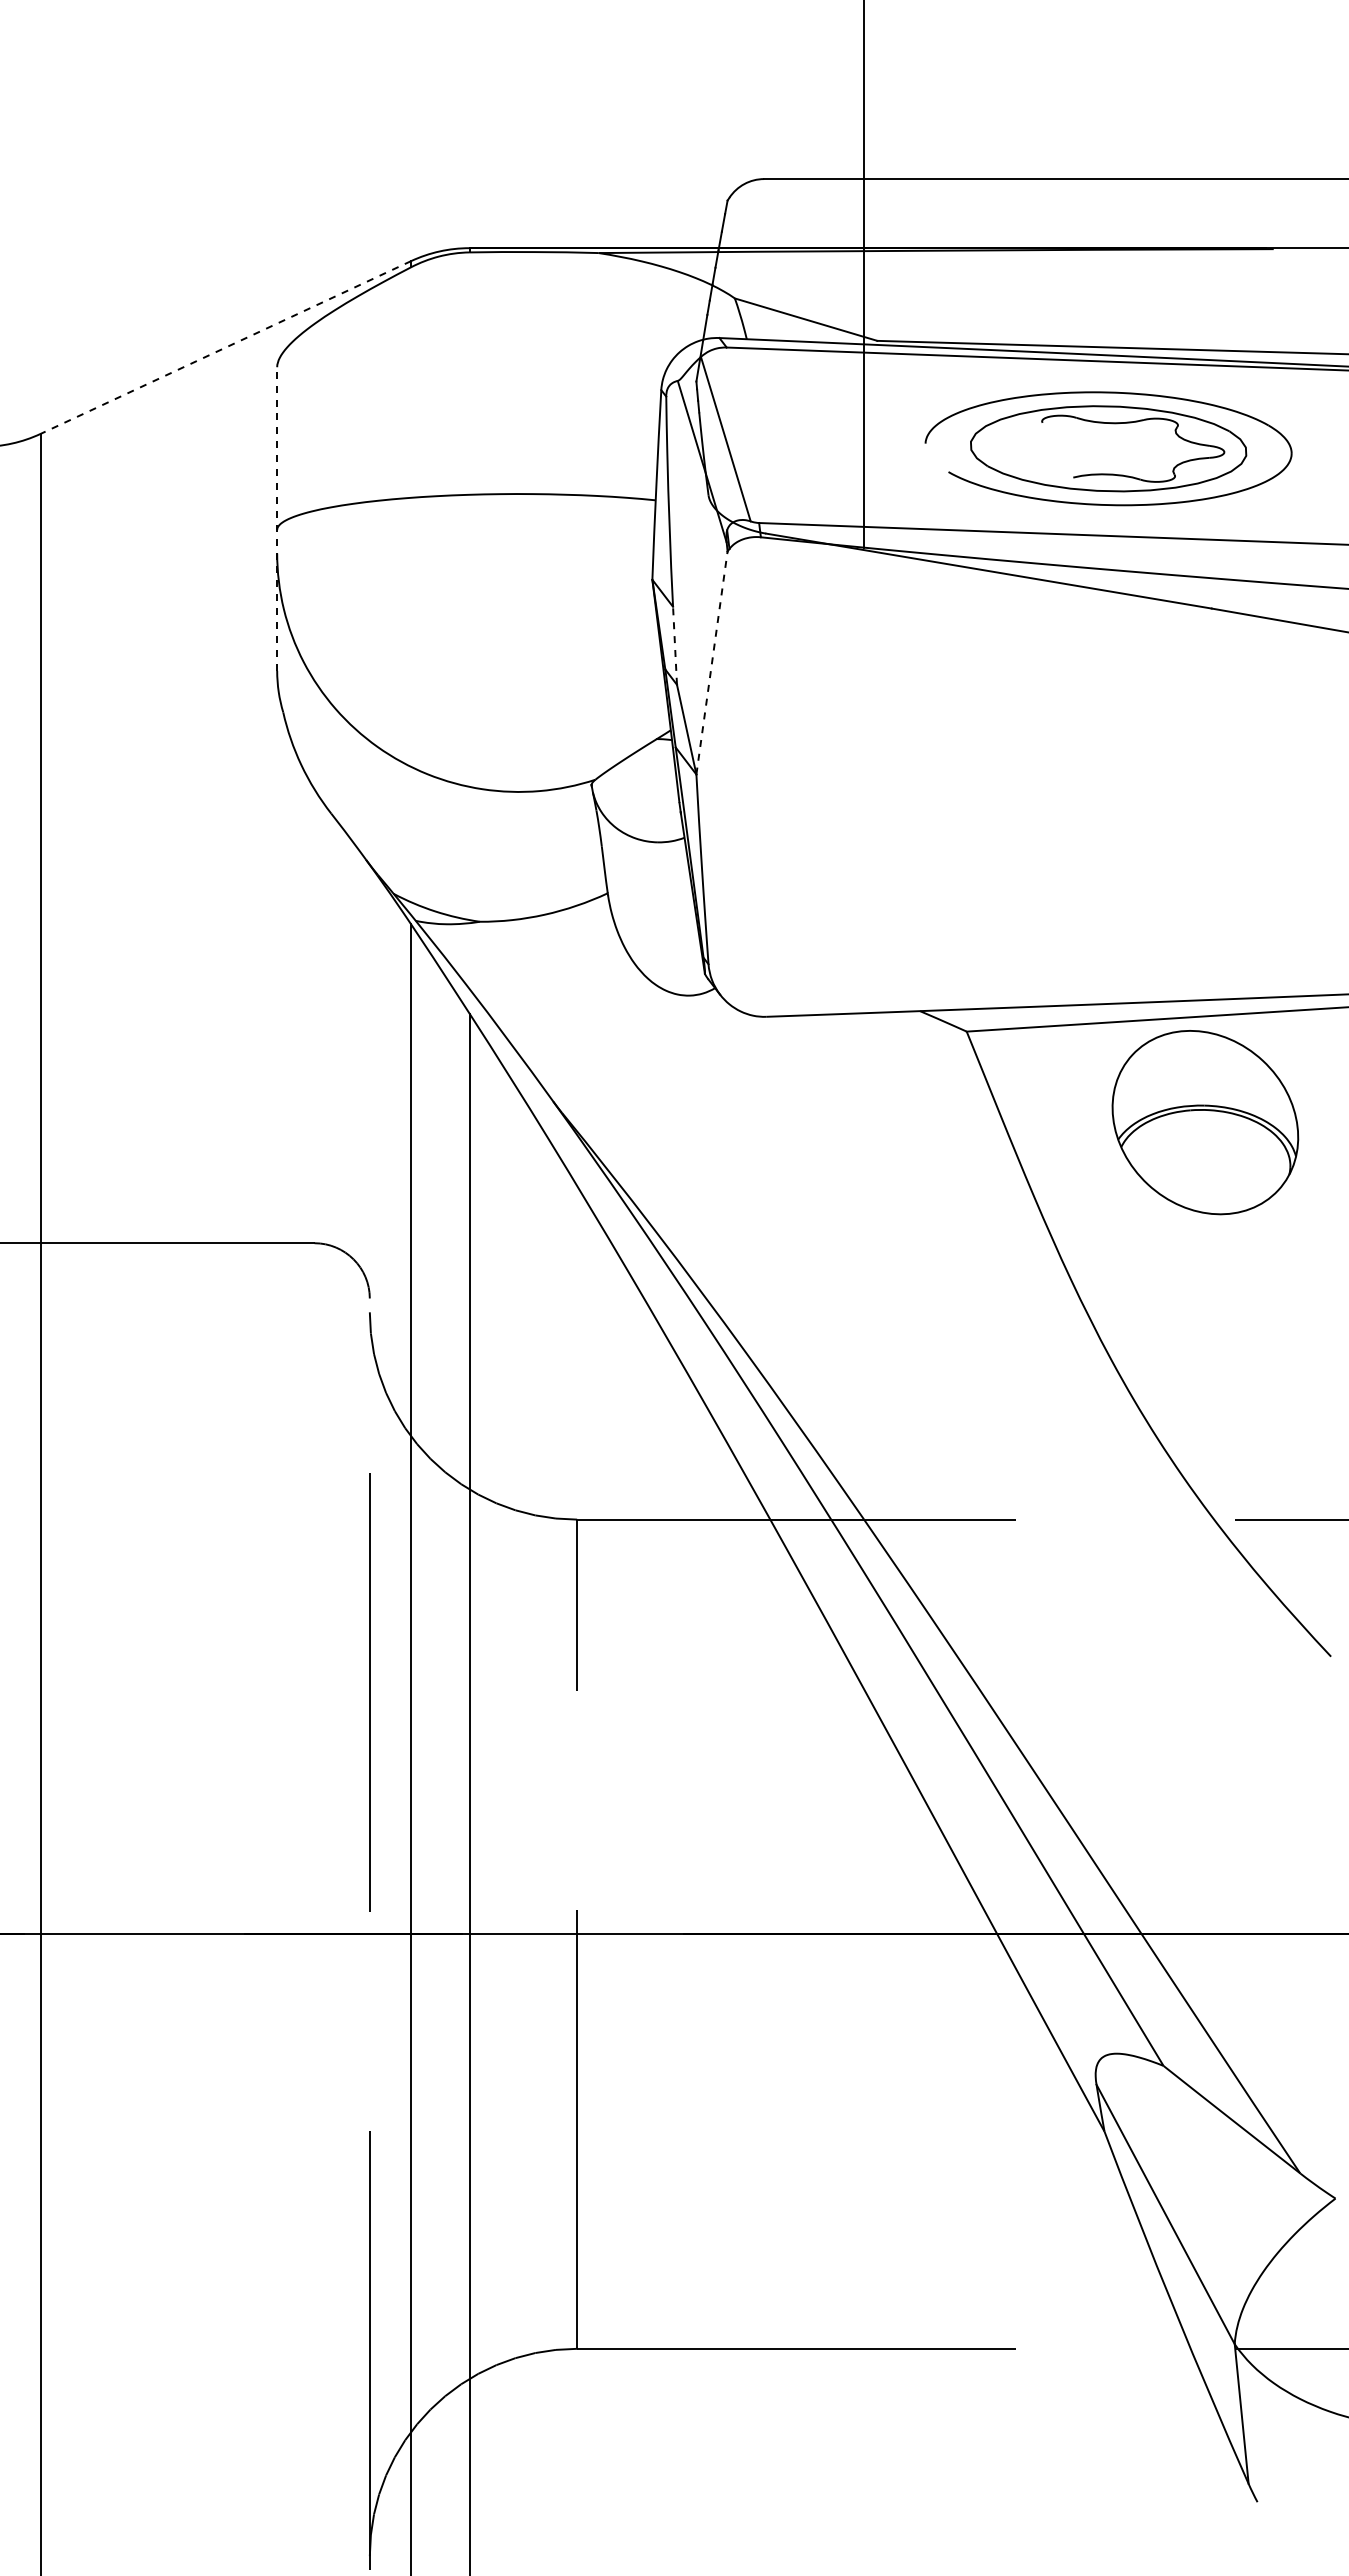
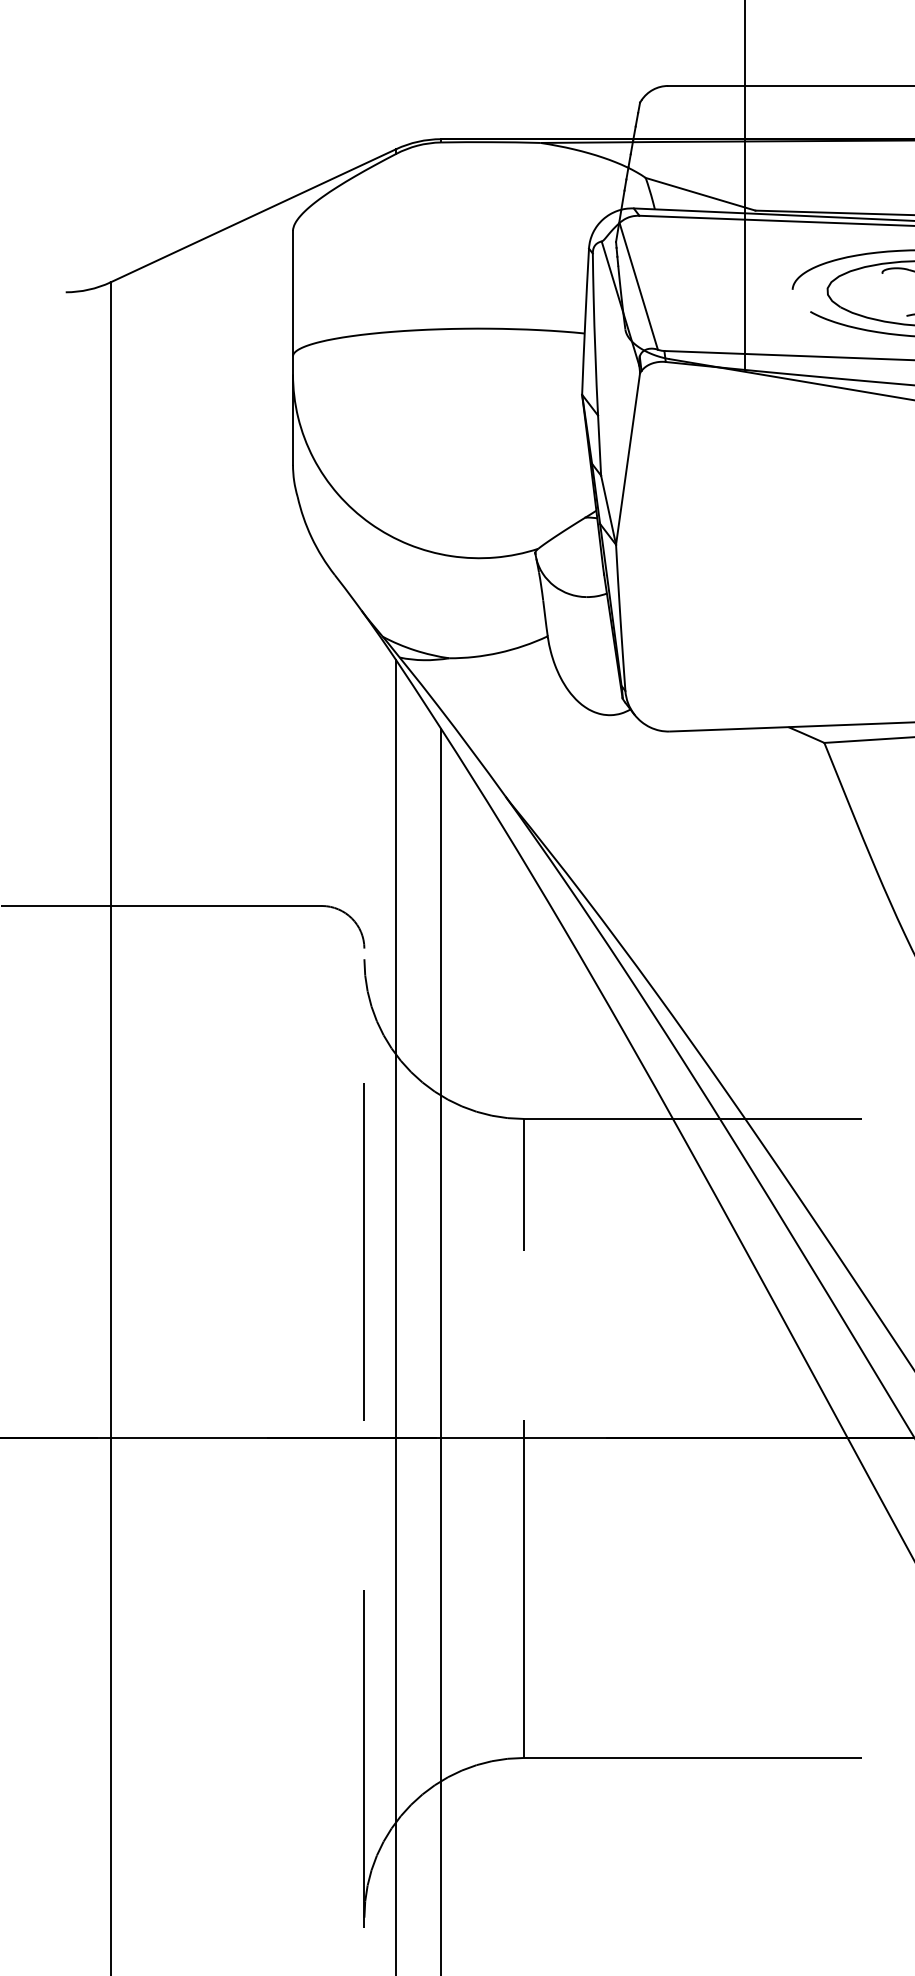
line: (225, 347) -> (253, 215), dashed -> solid
line: (277, 519) -> (293, 348), dashed -> solid
line: (675, 645) -> (599, 445), dashed -> solid
line: (712, 663) -> (628, 459), dashed -> solid

